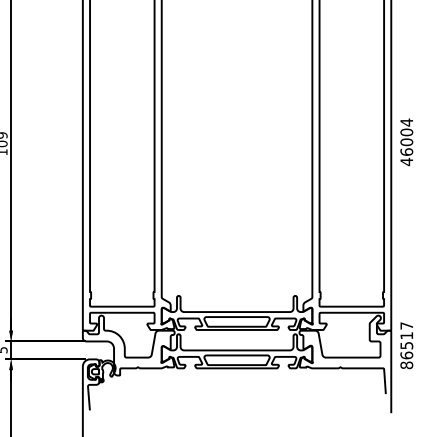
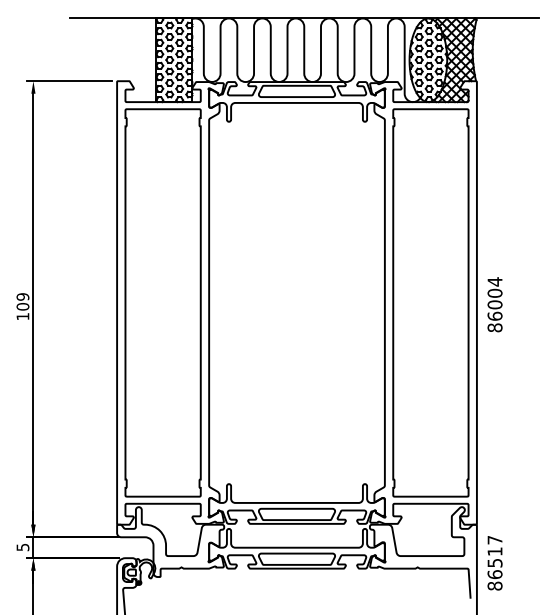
text: (406, 161) -> (494, 327), 46004 -> 86004
text: (406, 345) -> (494, 563), moved

